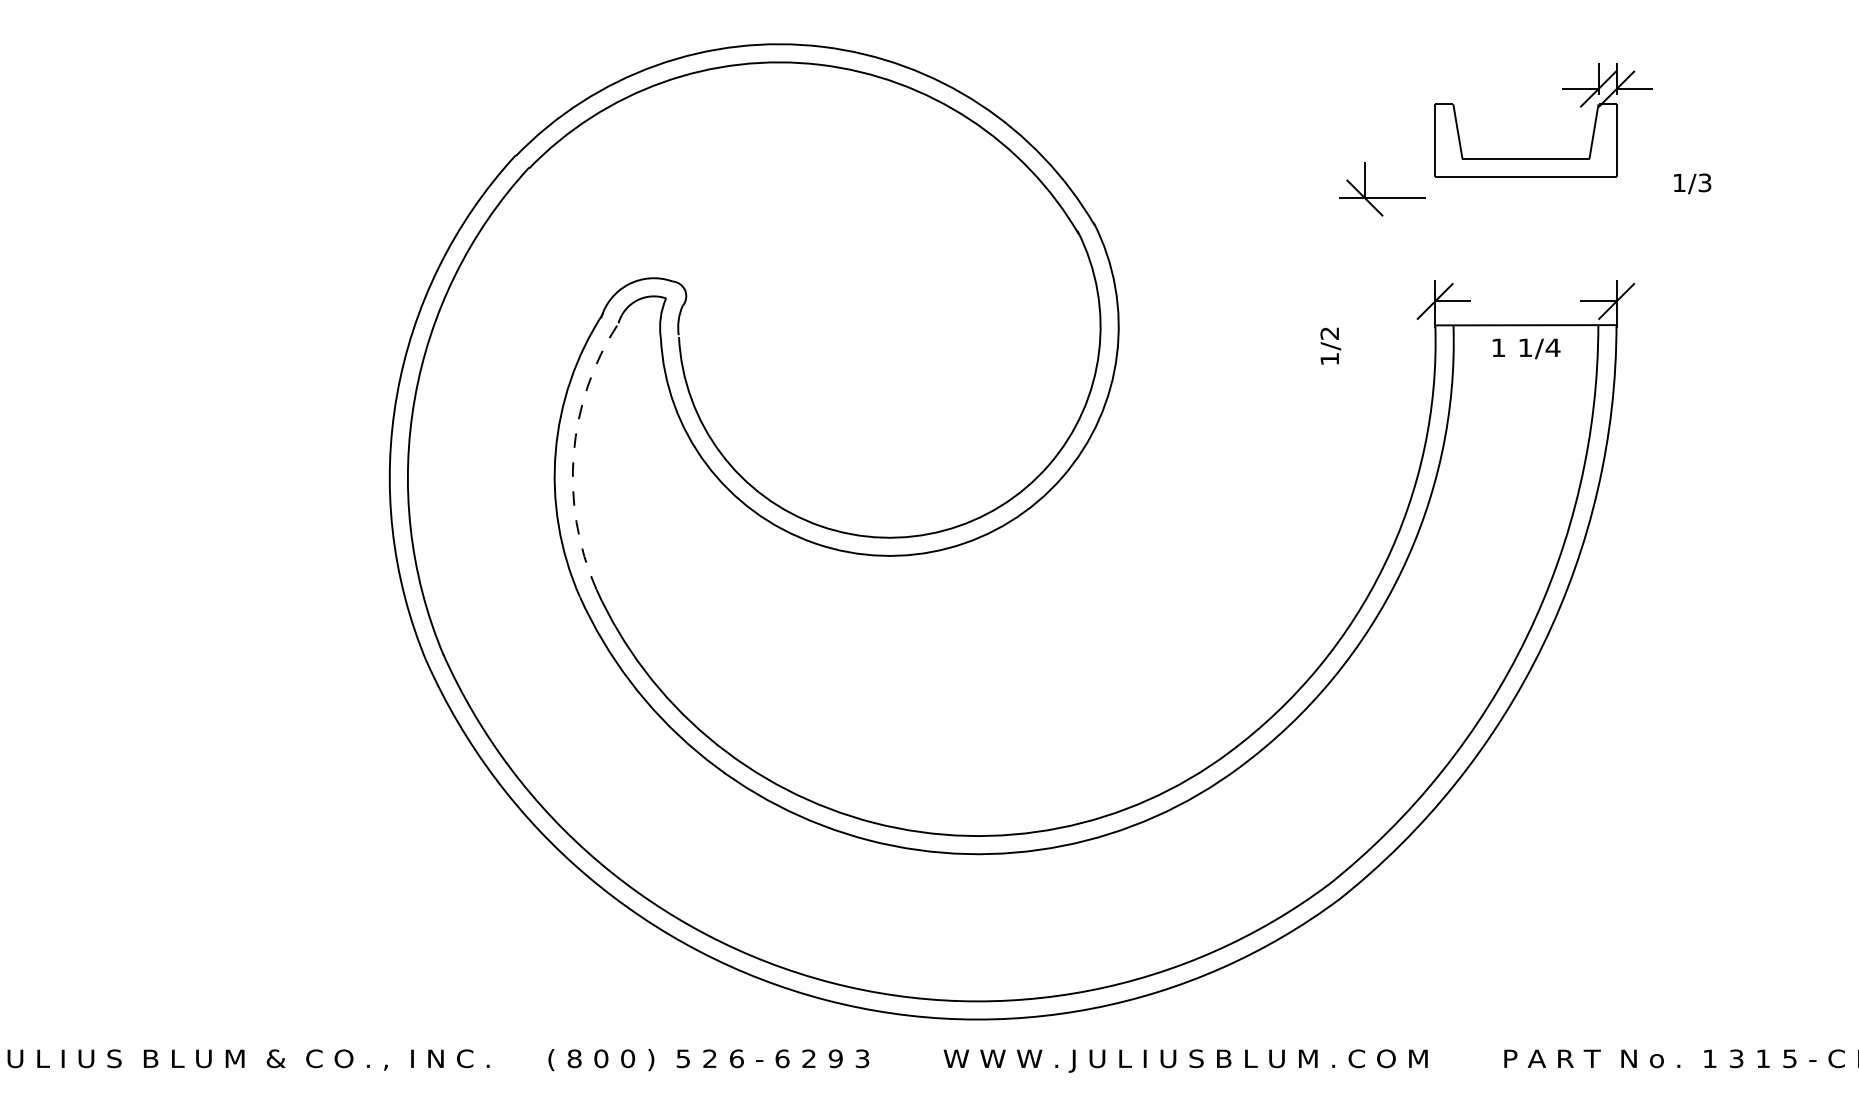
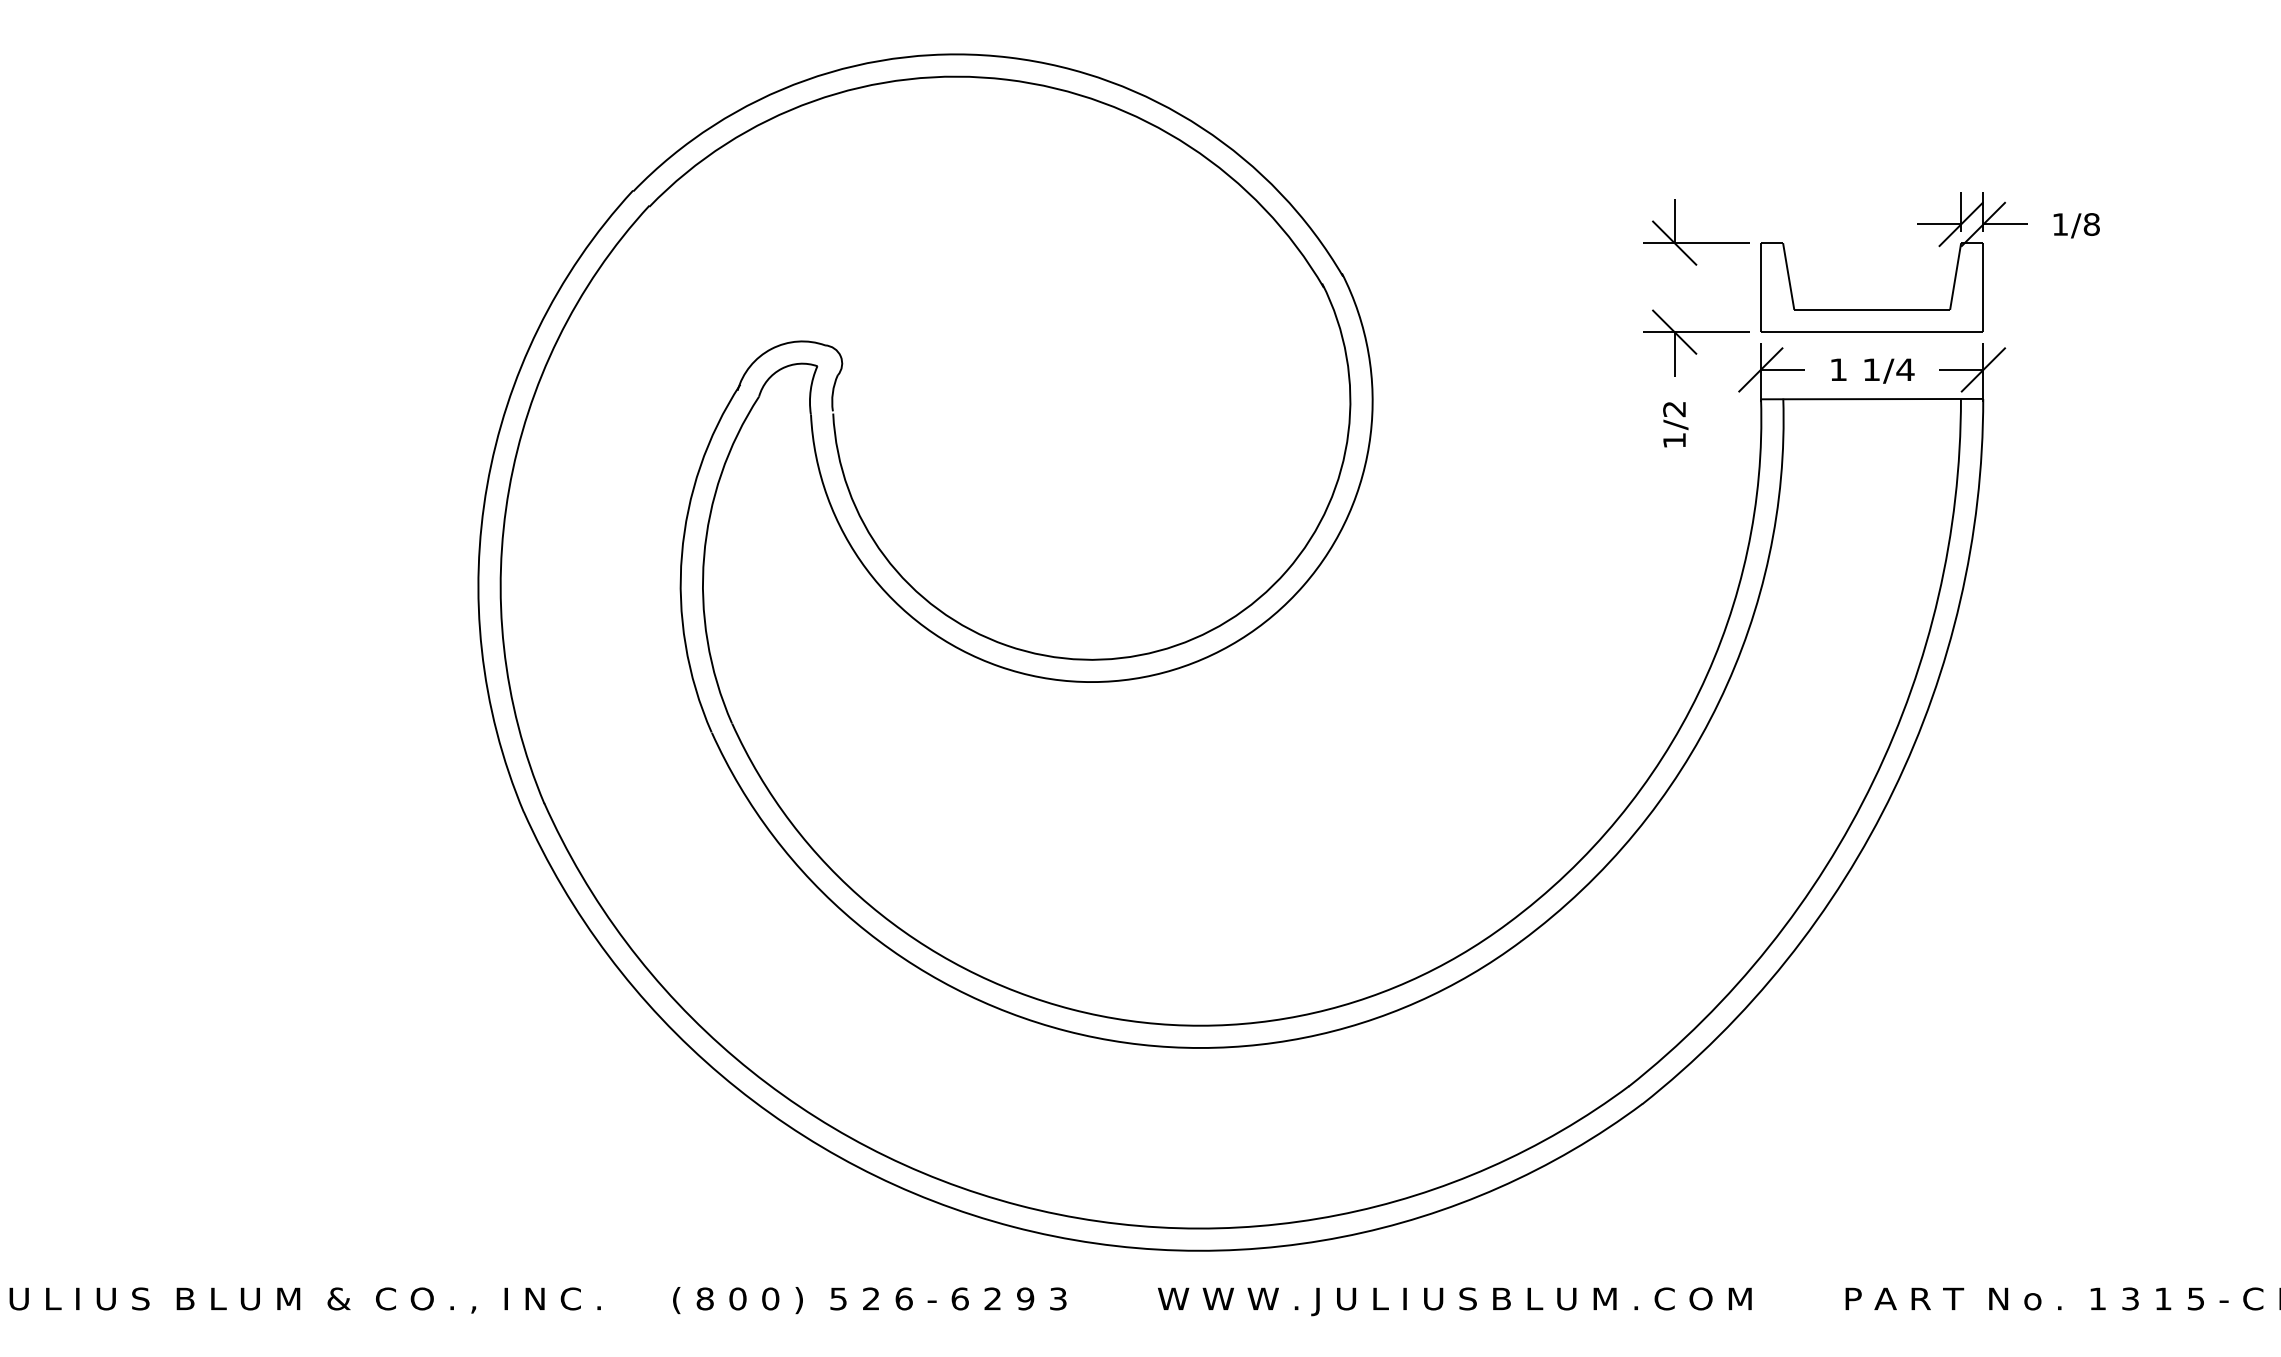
part: (1562, 89) -> (1917, 224), moved
text: (1704, 182) -> (2091, 224), 1/3 -> 1/8
part: (1378, 283) -> (1691, 347), added
text: (1330, 345) -> (1675, 424), moved
text: (1526, 348) -> (1872, 370), moved
arc: (574, 453) -> (704, 556), dashed -> solid

